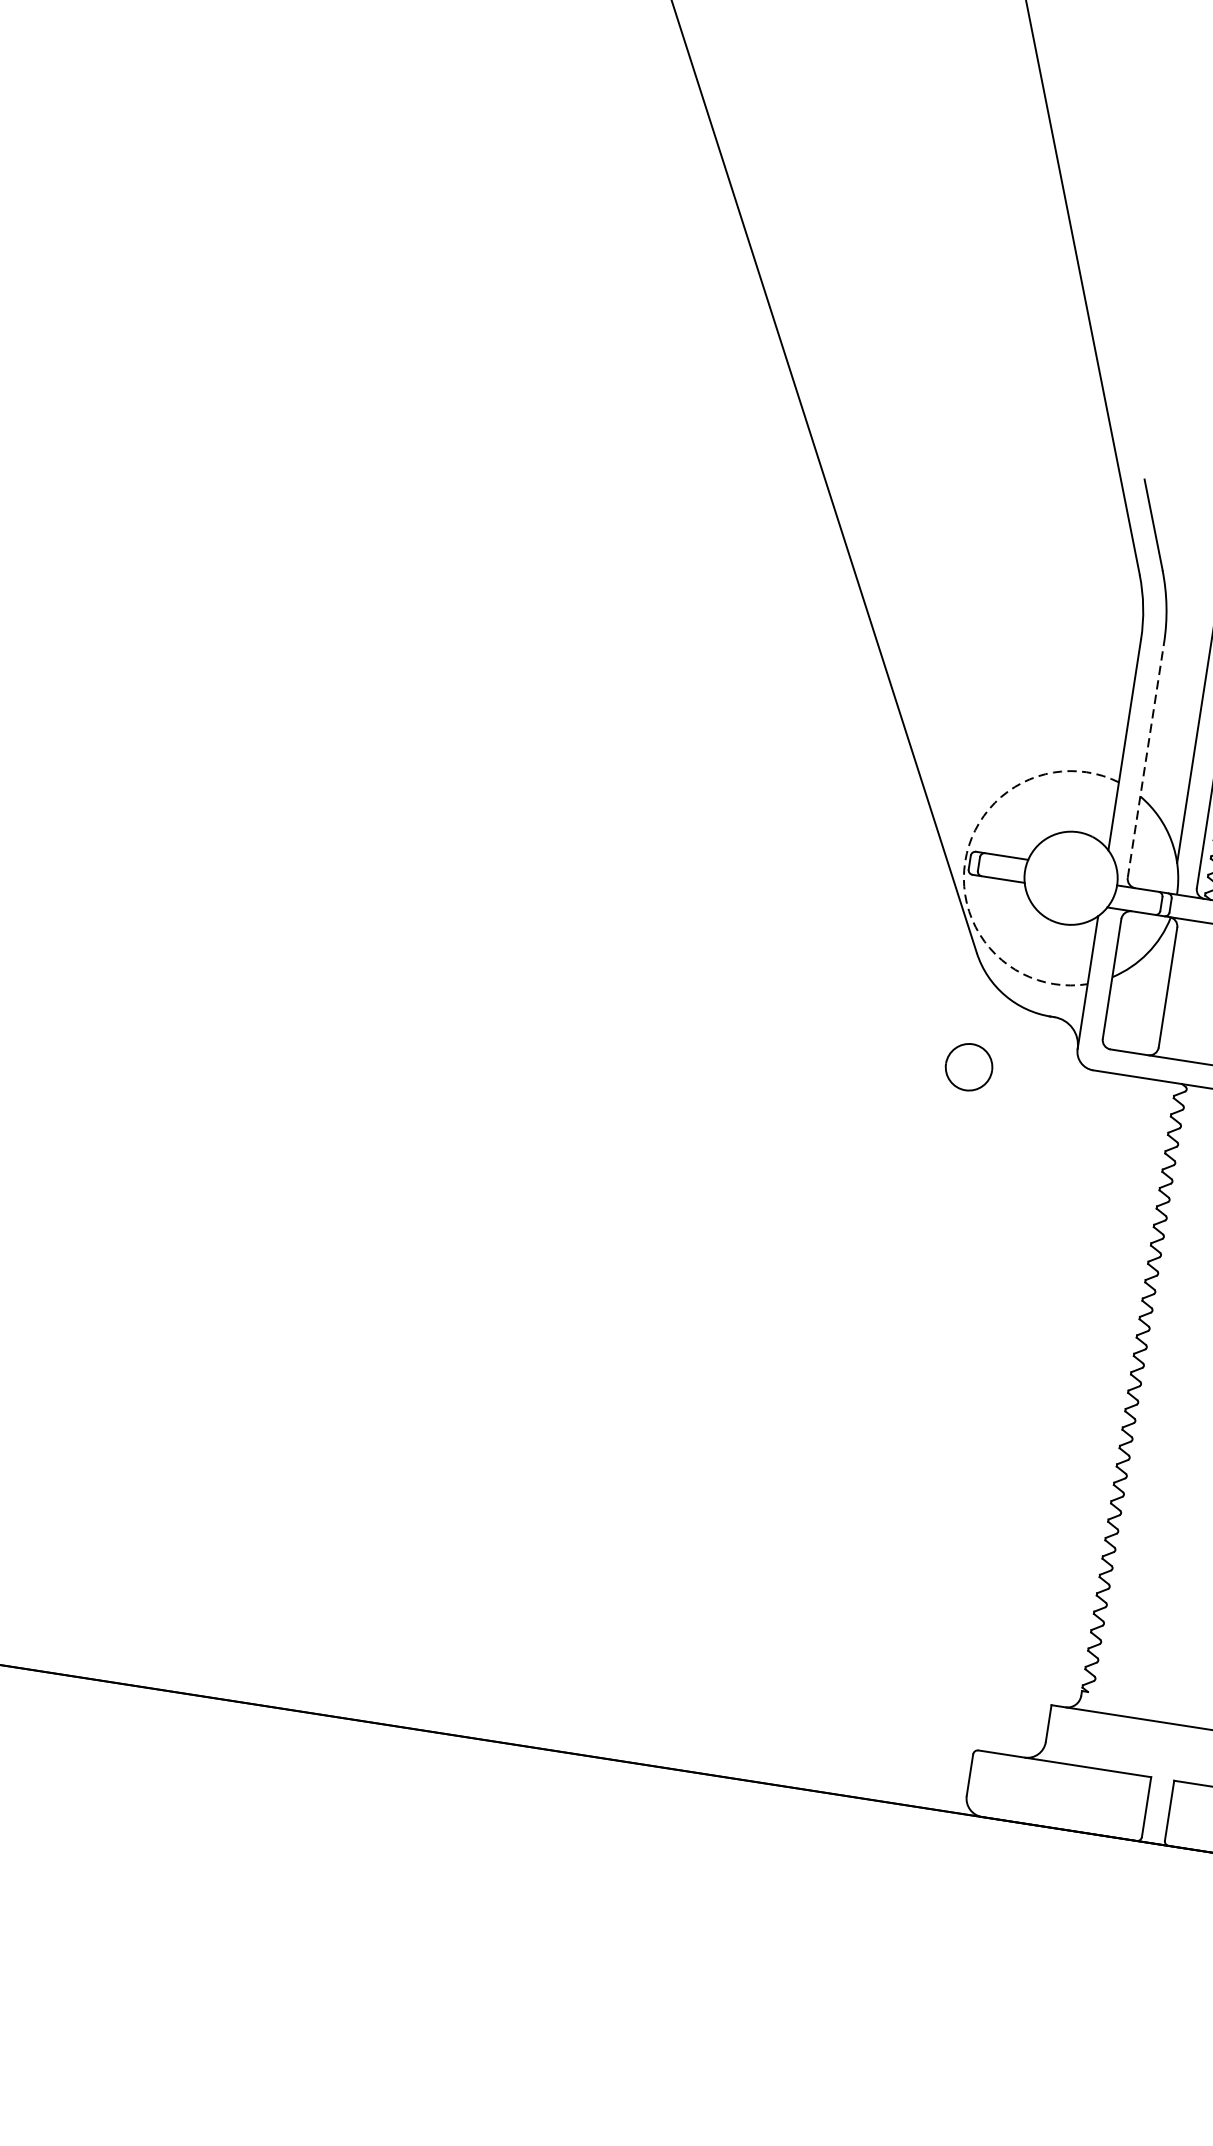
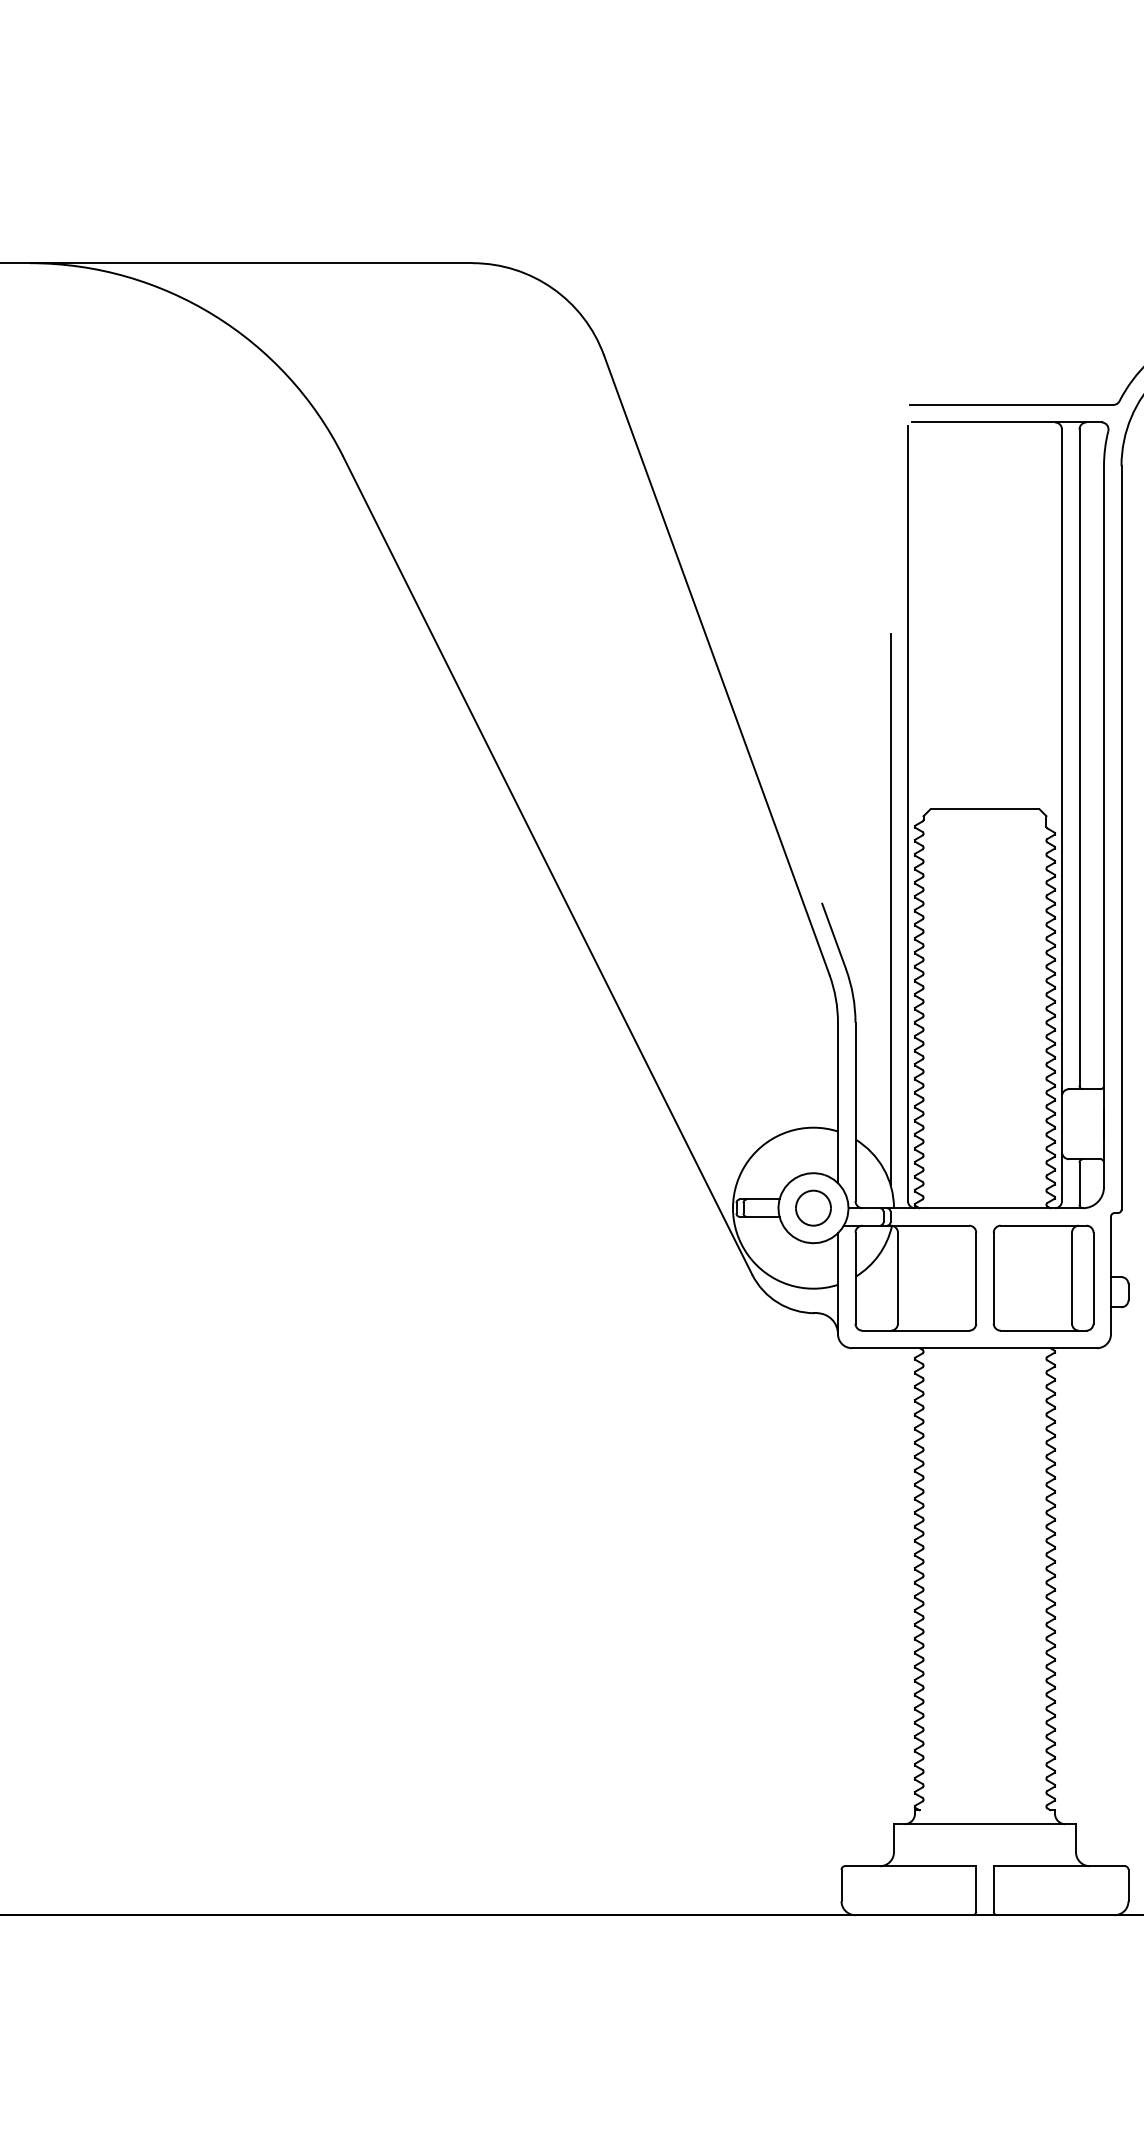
line: (1146, 759) -> (855, 1111), dashed -> solid
arc: (964, 862) -> (732, 1208), dashed -> solid
part: (969, 1066) -> (813, 1207), moved

